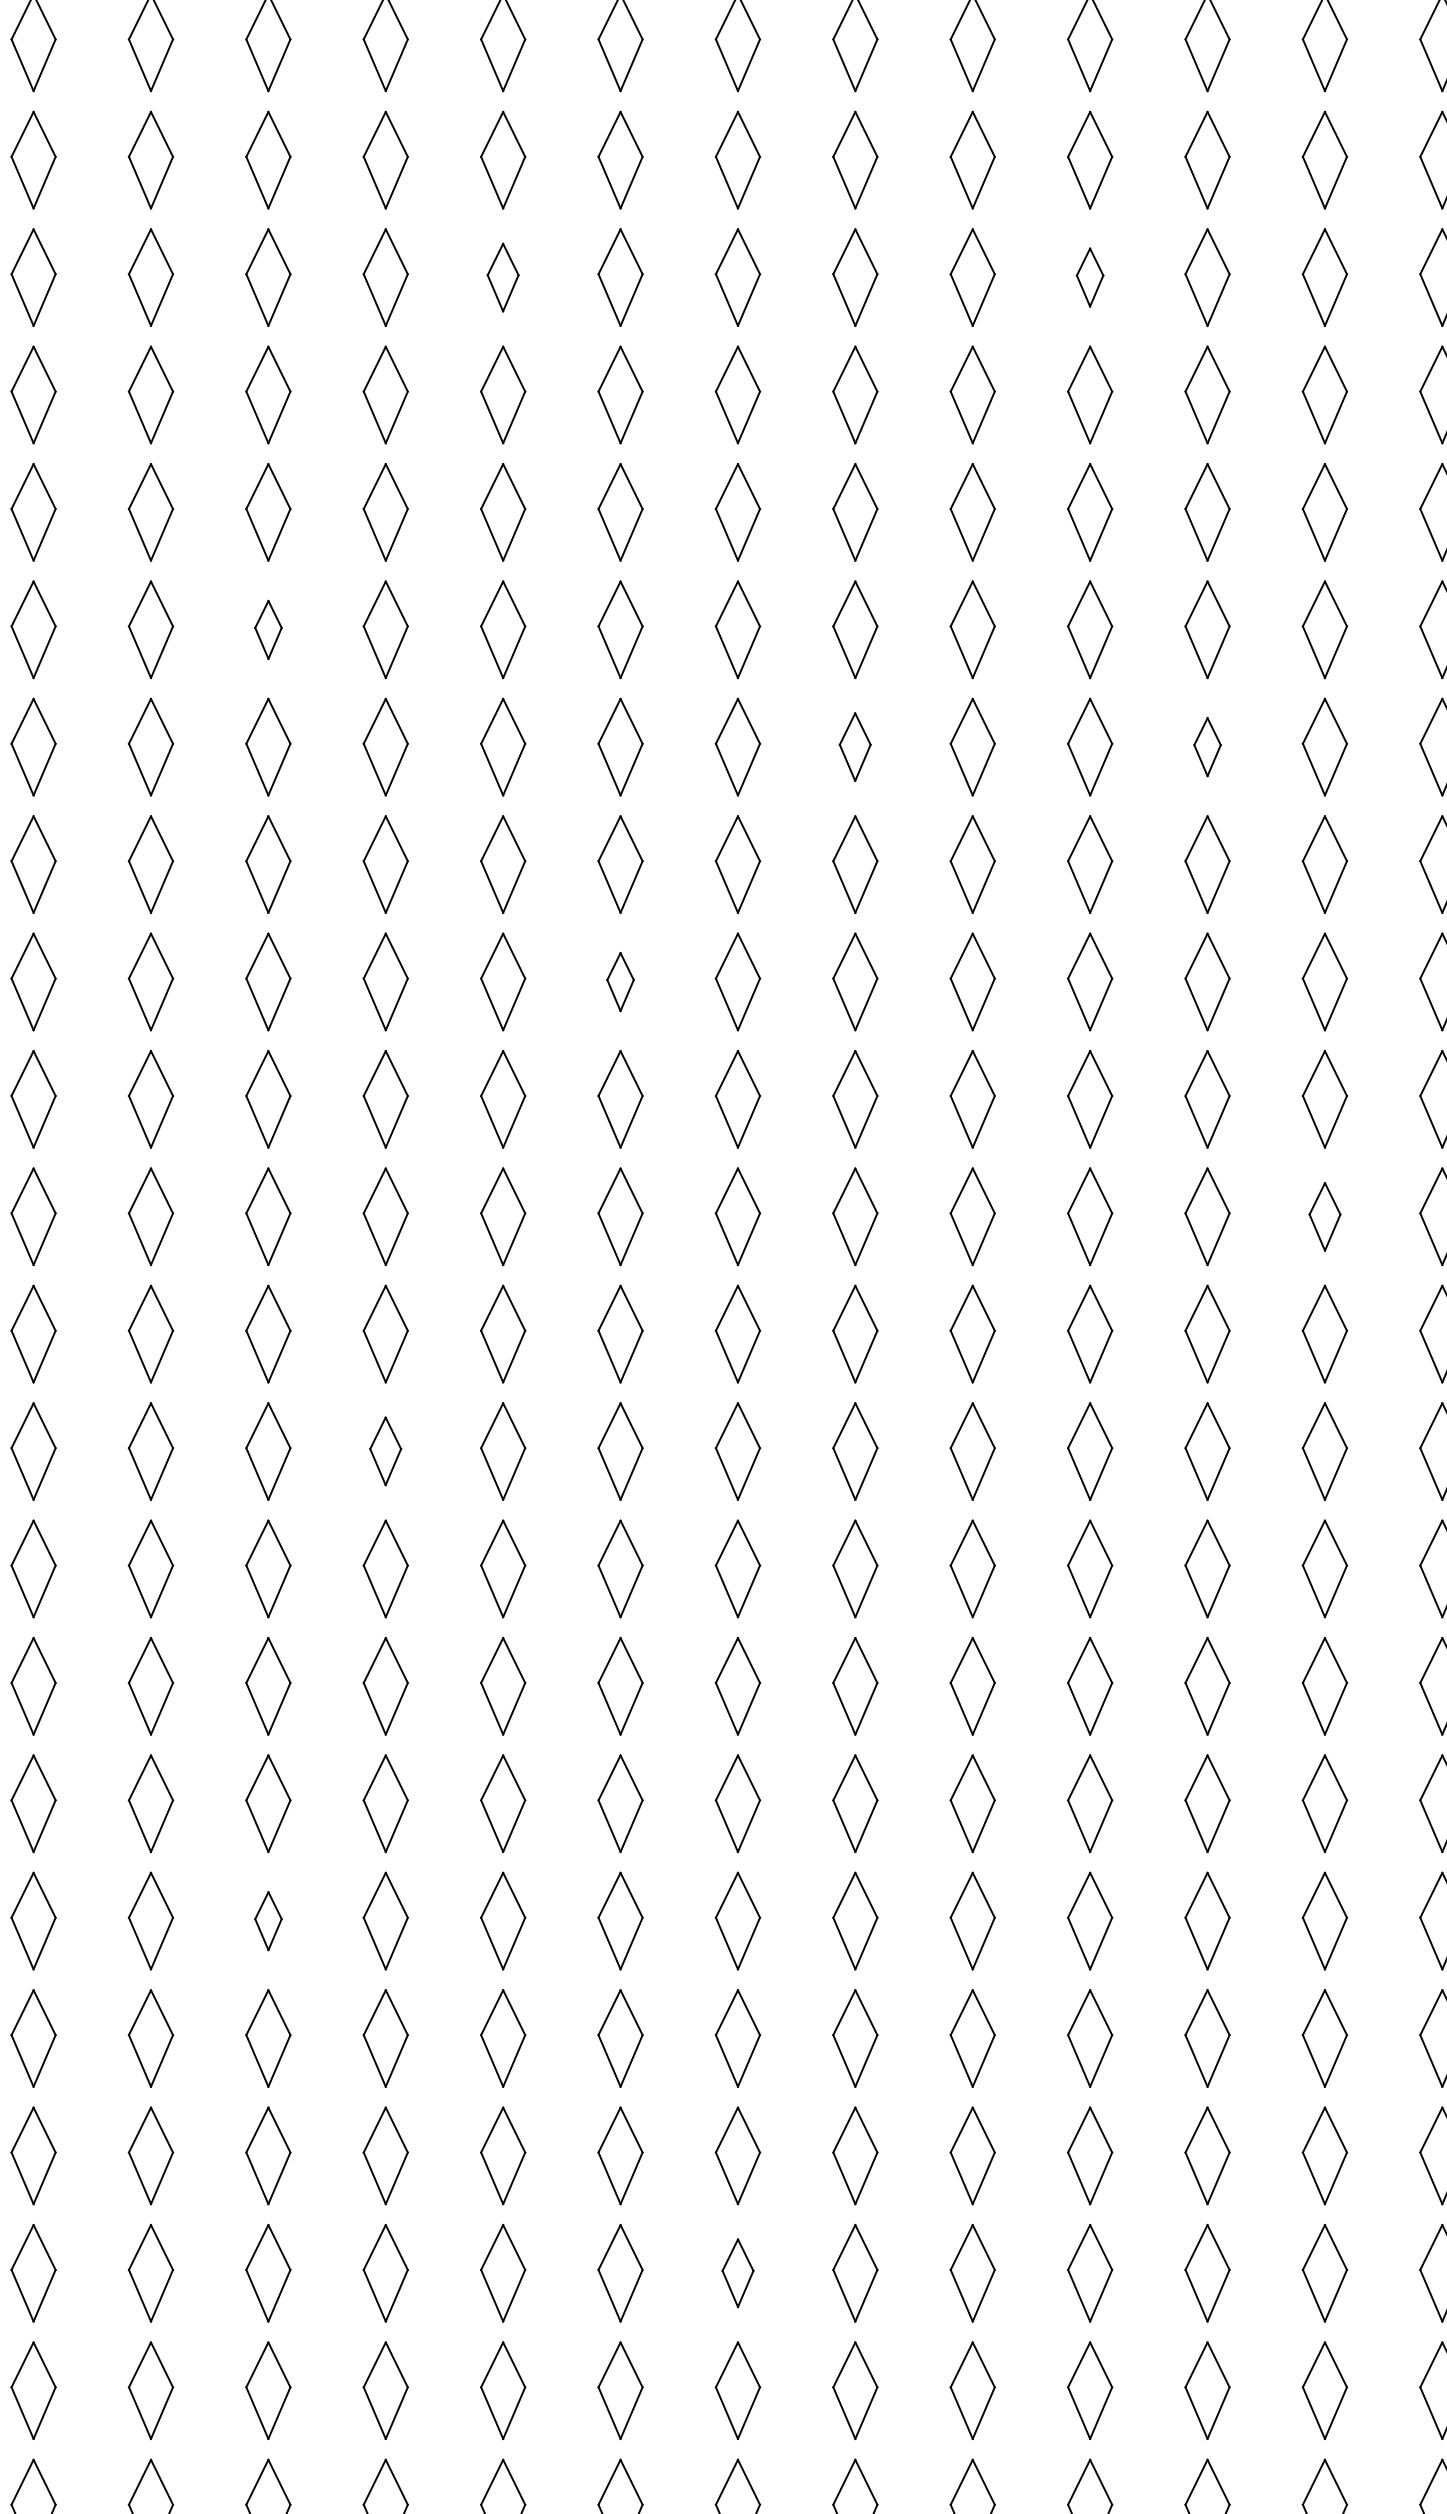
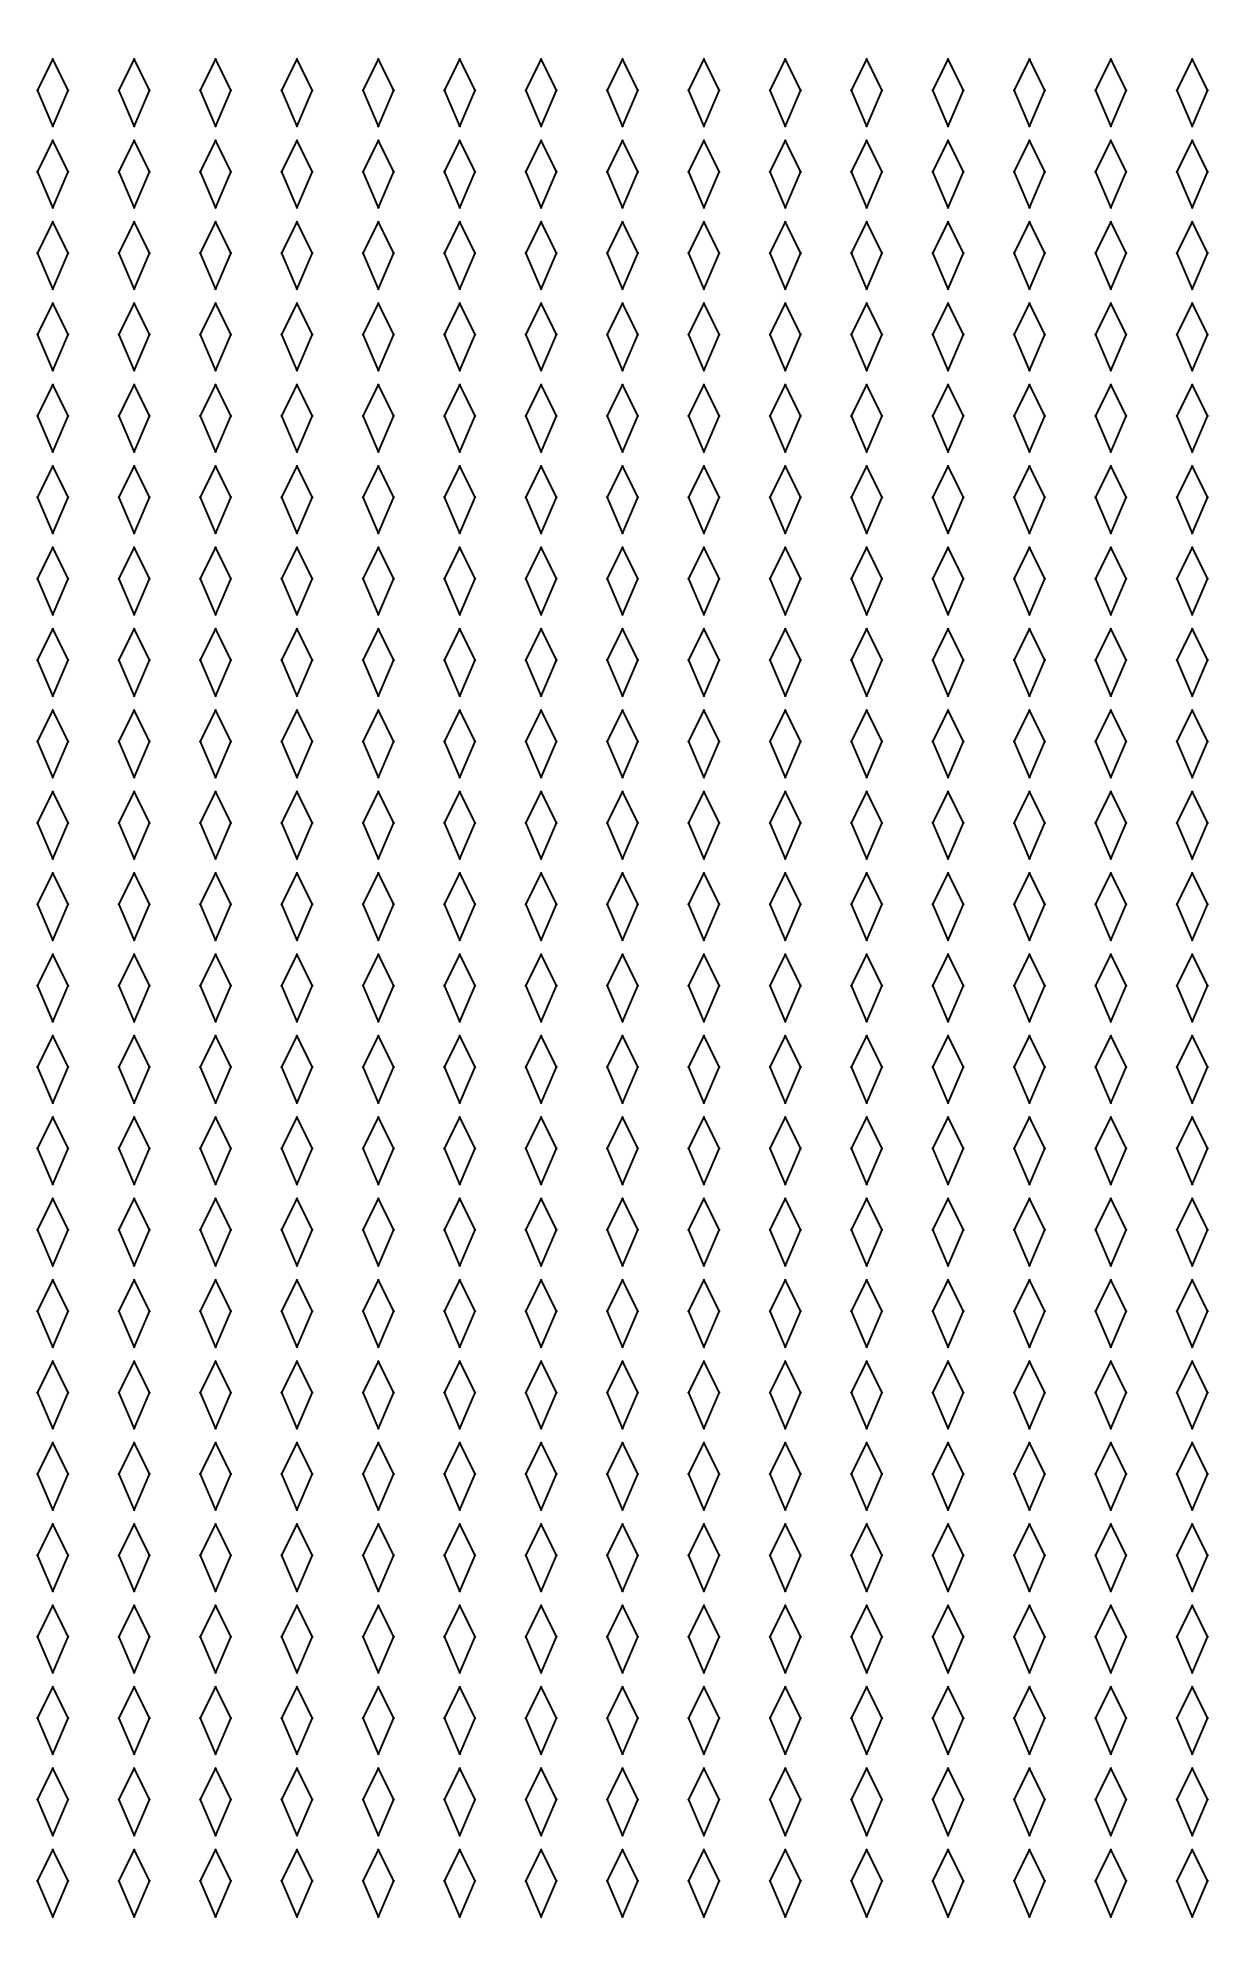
part: (502, 277) -> (540, 255), size x1.43
part: (1089, 277) -> (947, 255), size x1.67
part: (268, 629) -> (378, 499), size x1.67
part: (854, 746) -> (784, 580), size x1.43
part: (1207, 746) -> (1029, 580), size x1.67
part: (620, 981) -> (622, 743), size x1.67
part: (1324, 1216) -> (1110, 906), size x1.43
part: (385, 1450) -> (459, 1068), size x1.43
part: (268, 1920) -> (378, 1394), size x1.67
part: (737, 2272) -> (703, 1638), size x1.43

